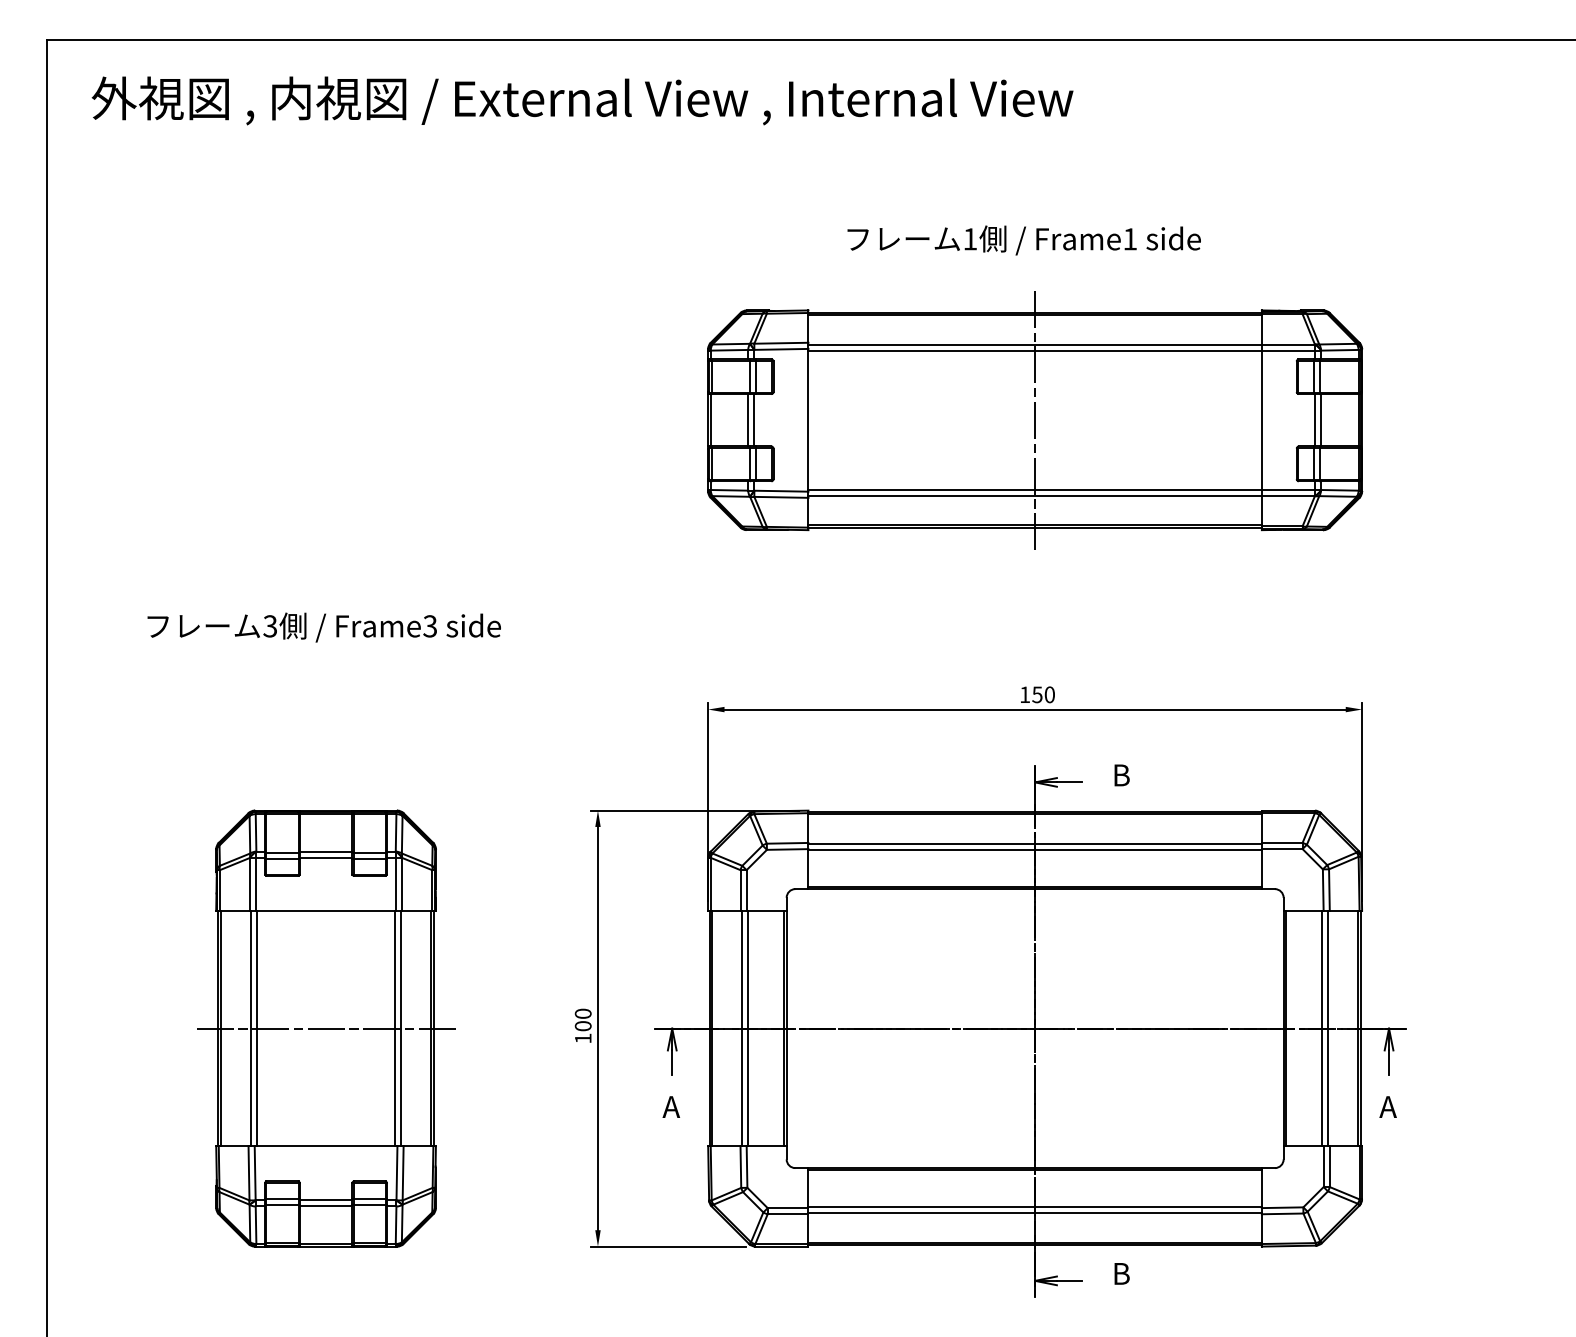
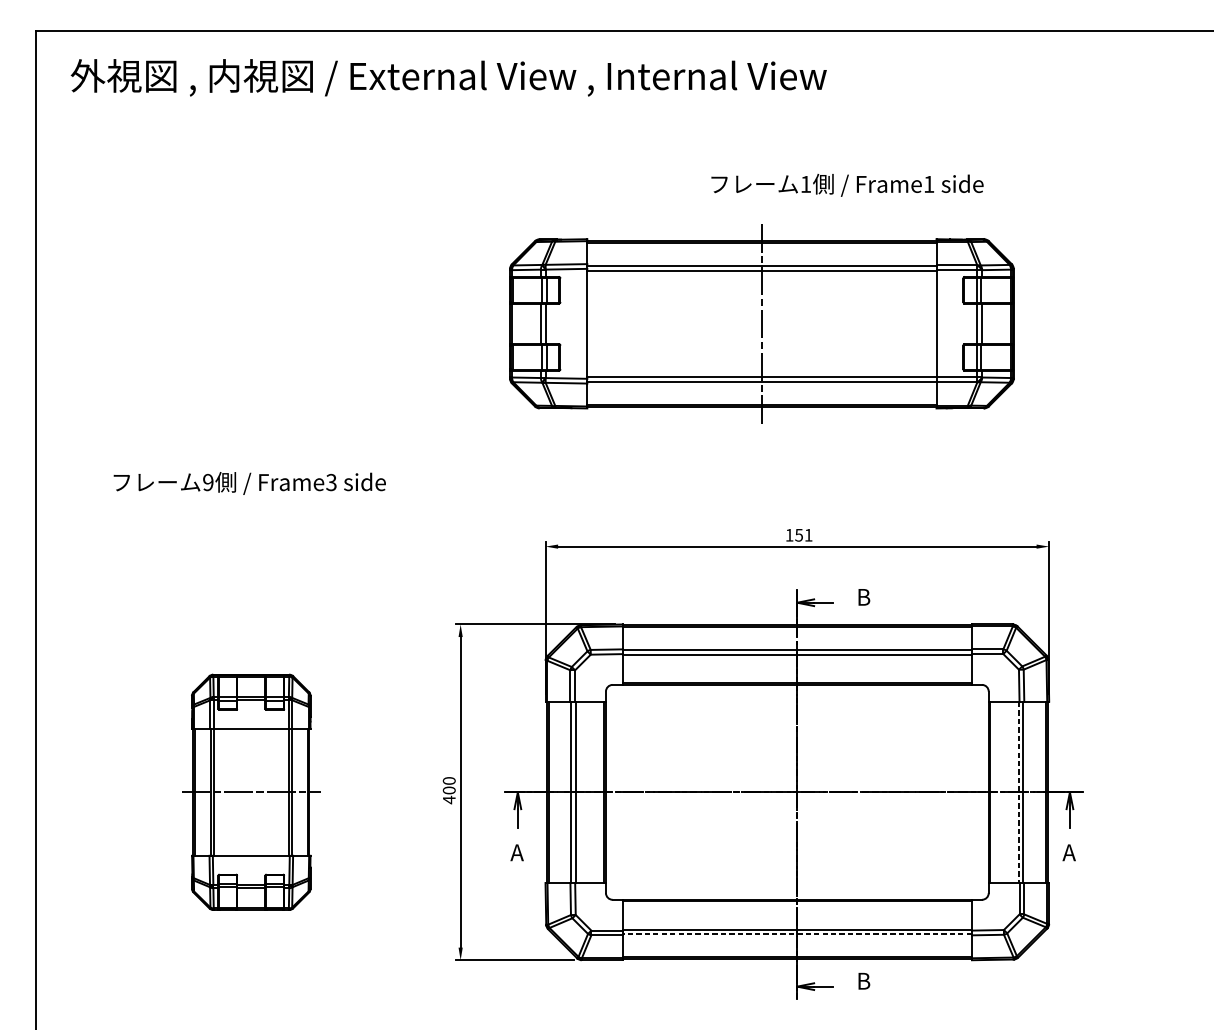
text: (1023, 240) -> (846, 185), moved
part: (1035, 420) -> (762, 323), moved
text: (270, 626) -> (208, 482), 3 -> 9
text: (1049, 694) -> (808, 535), 150 -> 151
part: (326, 1028) -> (251, 792), size x0.7
line: (1322, 1028) -> (1018, 792), solid -> dashed
text: (583, 1038) -> (449, 799), 100 -> 400
line: (1035, 1212) -> (797, 933), solid -> dashed

